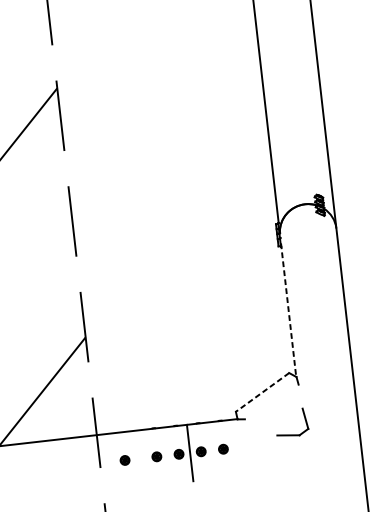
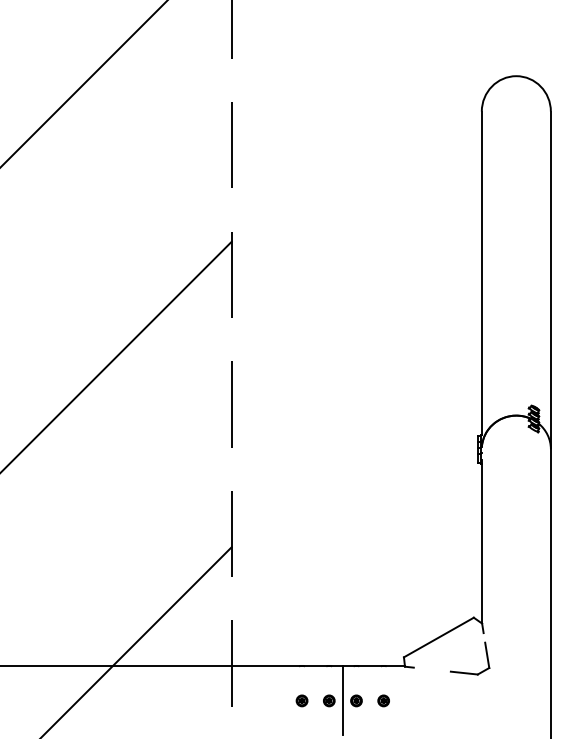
line: (288, 310) -> (481, 541), dashed -> solid
line: (262, 392) -> (438, 637), dashed -> solid
part: (293, 434) -> (470, 672), moved
part: (124, 460) -> (262, 700), removed

